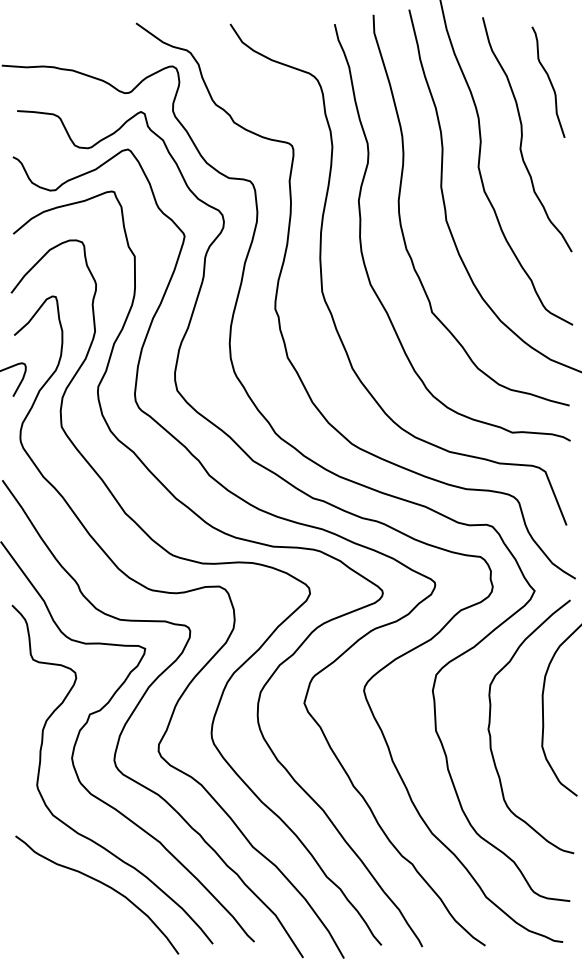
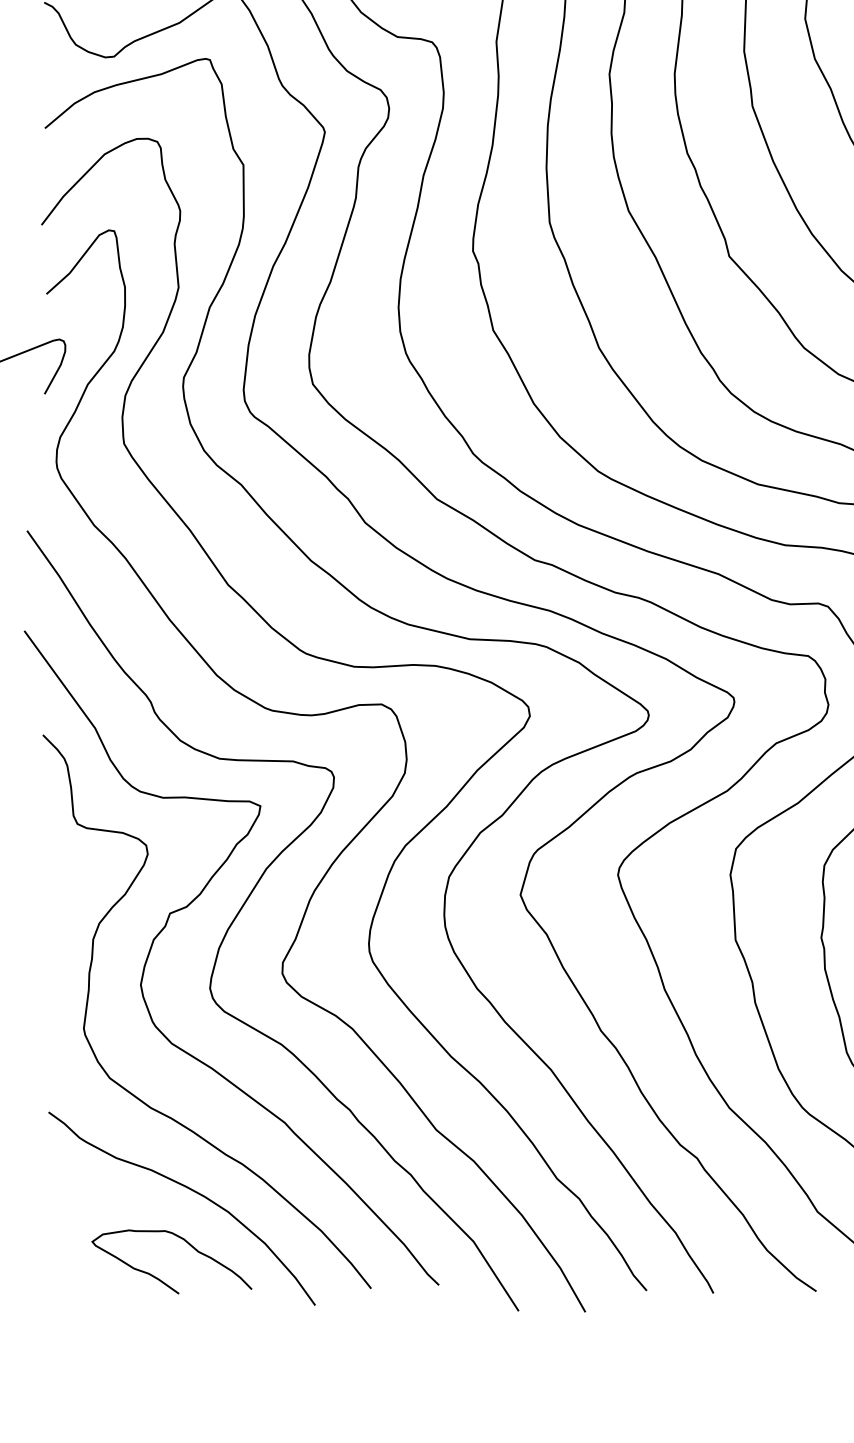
curve: (83, 937) -> (159, 1277), added

